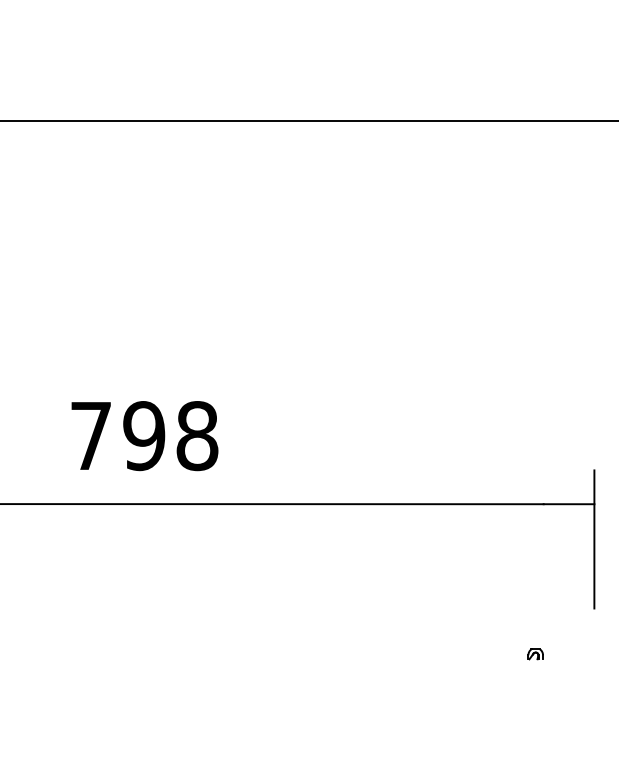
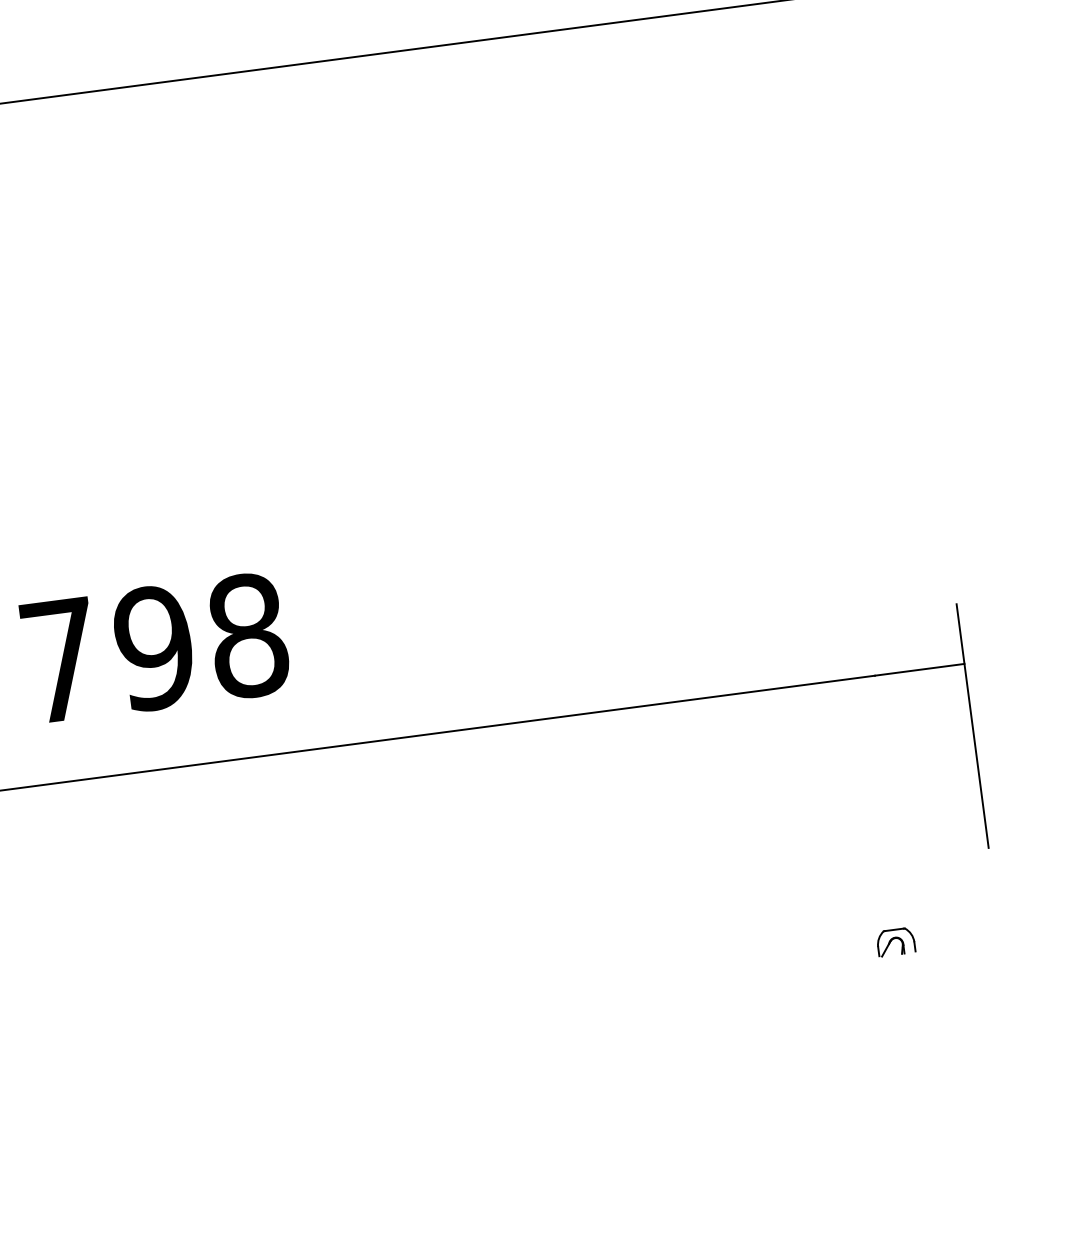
part: (535, 654) -> (895, 942), size x1.4

